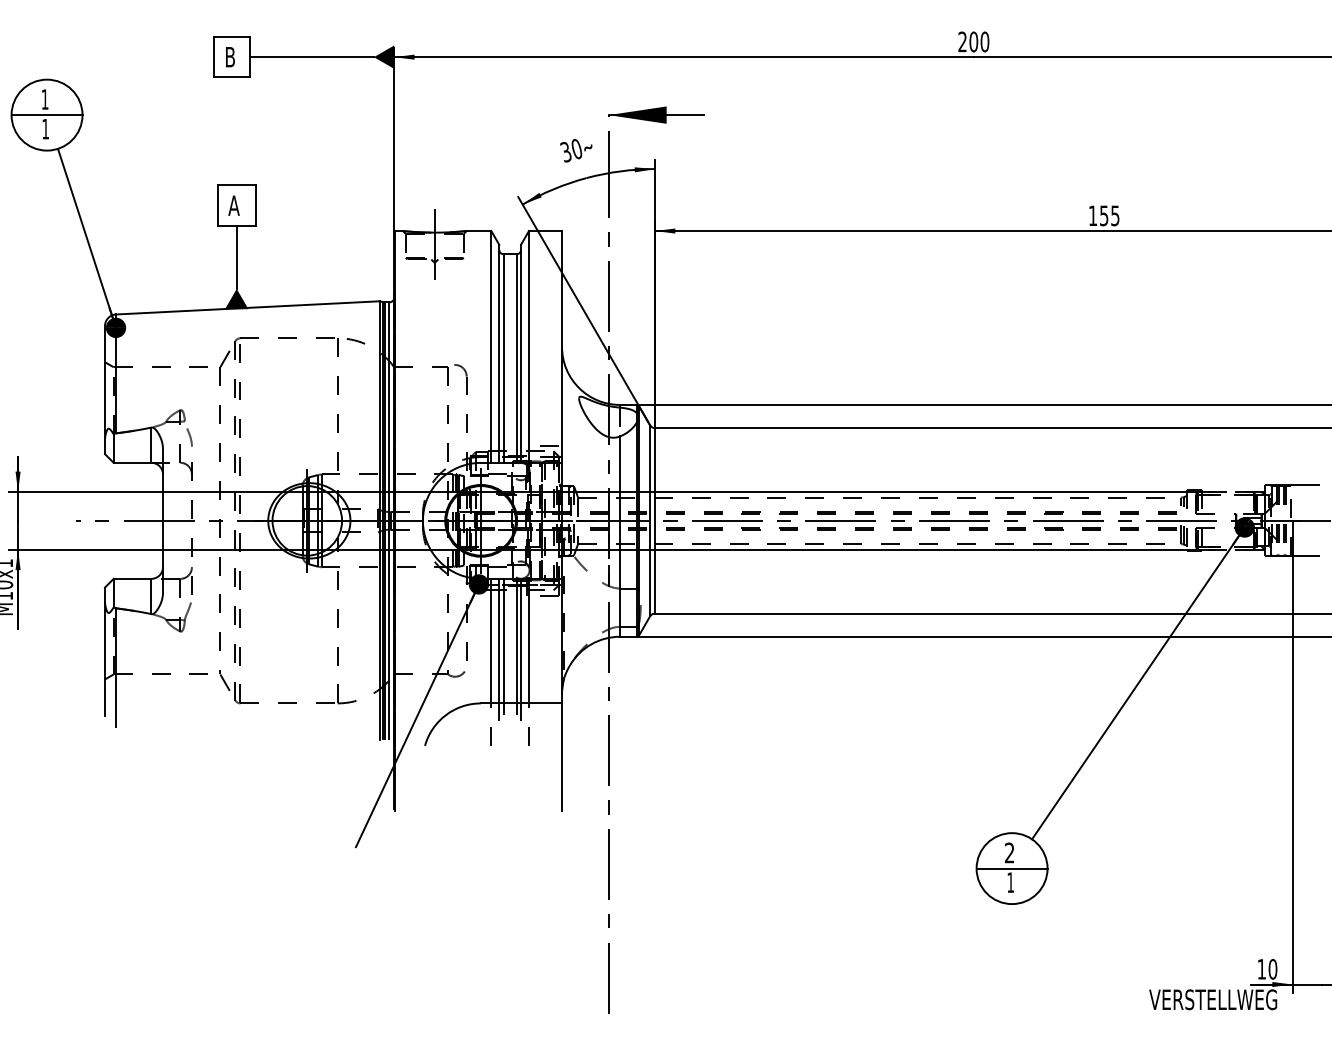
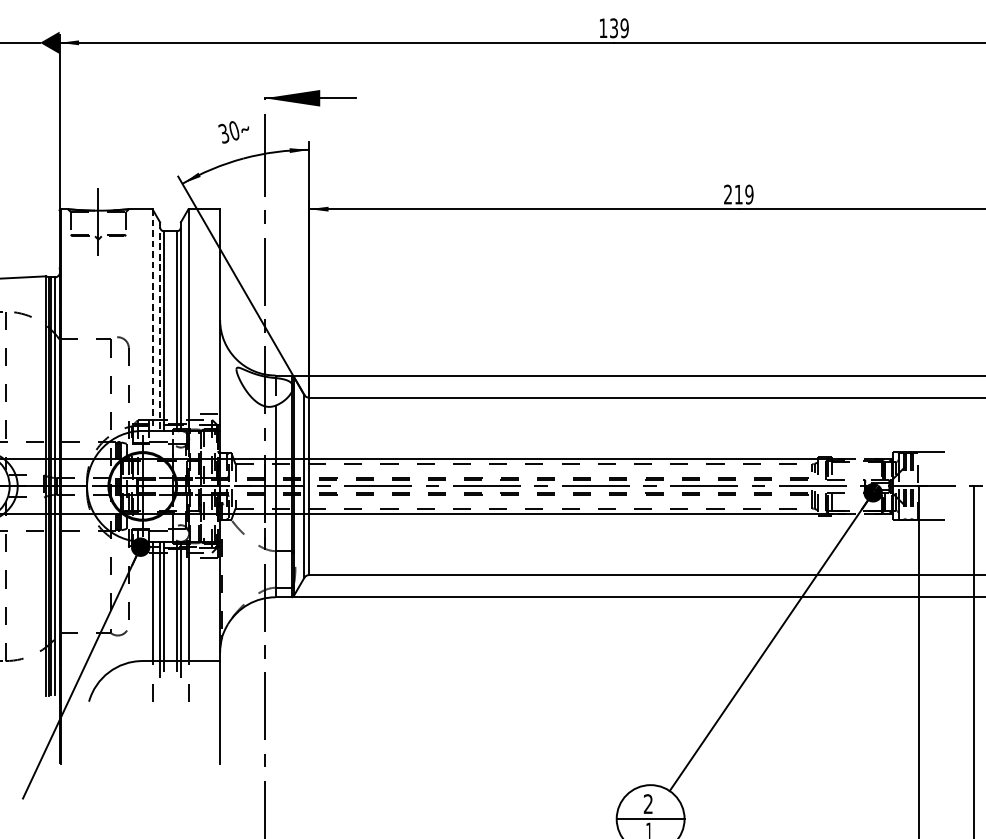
text: (973, 41) -> (613, 27), 200 -> 139
text: (1103, 215) -> (738, 194), 155 -> 219
line: (491, 346) -> (152, 319), solid -> dashed
line: (499, 354) -> (160, 327), solid -> dashed

